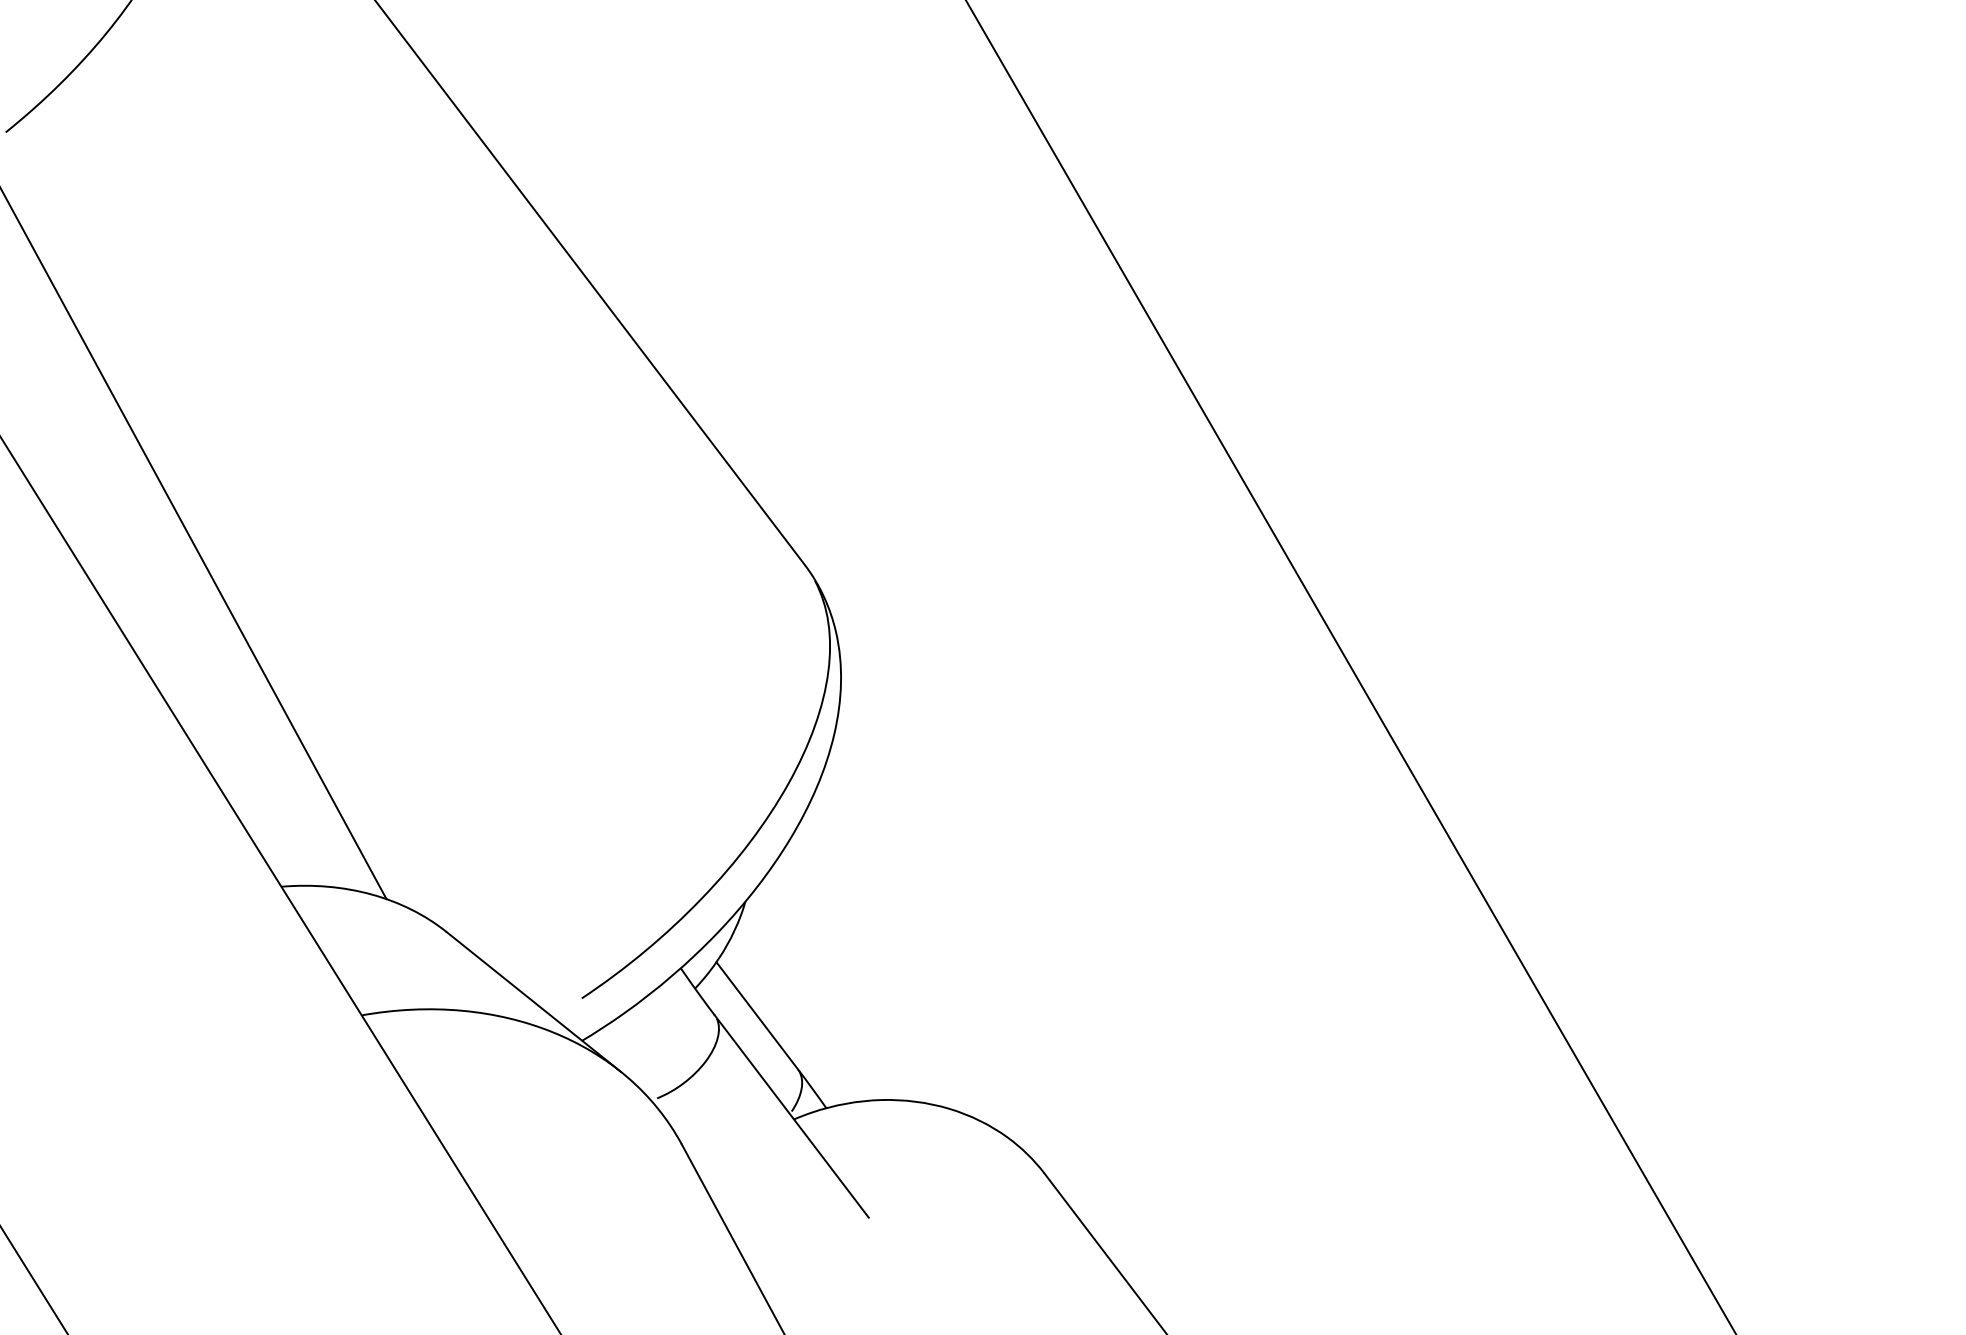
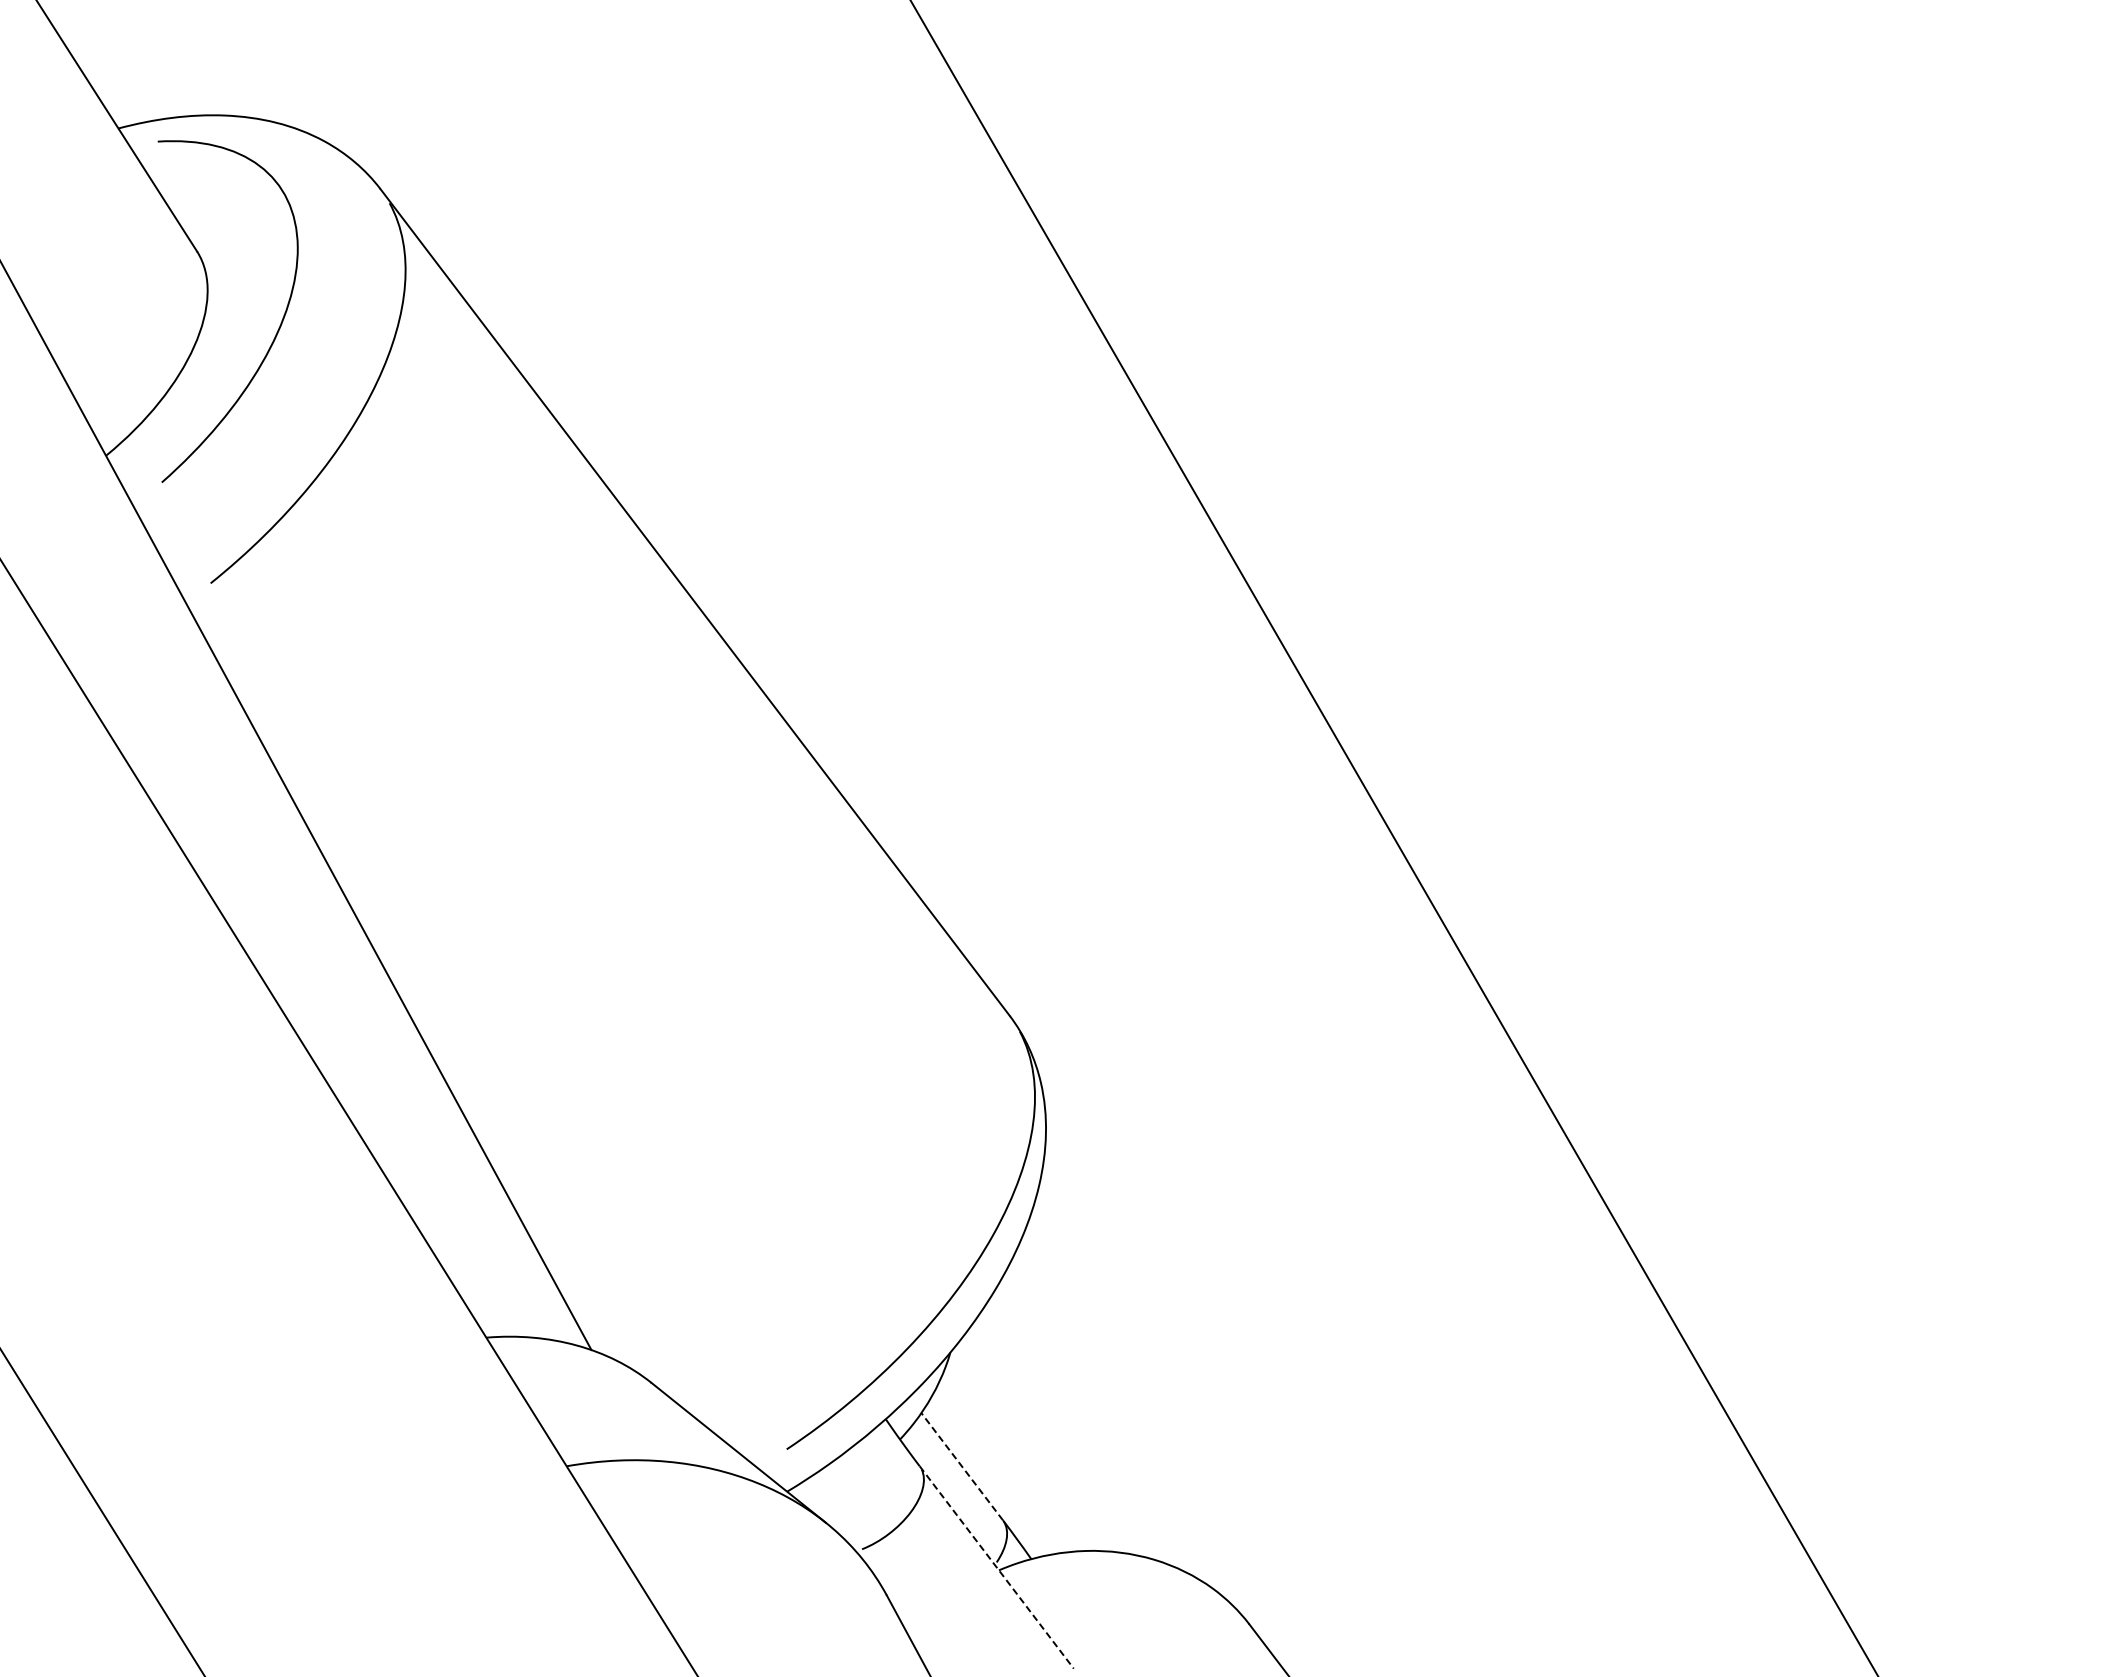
line: (756, 1015) -> (961, 1466), solid -> dashed
line: (792, 1116) -> (997, 1567), solid -> dashed

